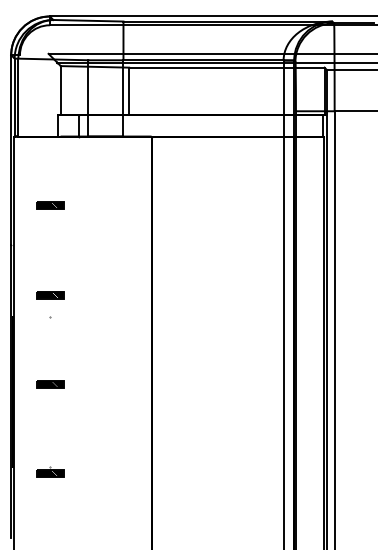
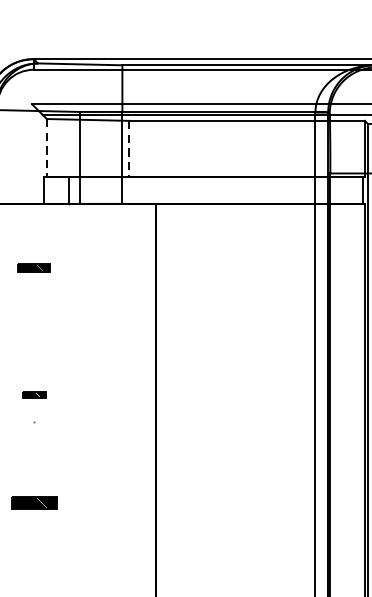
line: (60, 90) -> (46, 148), solid -> dashed
line: (129, 91) -> (129, 149), solid -> dashed
part: (50, 205) -> (34, 267), moved
part: (50, 295) -> (34, 395), size x0.7
part: (50, 384) -> (34, 502), size x1.4

